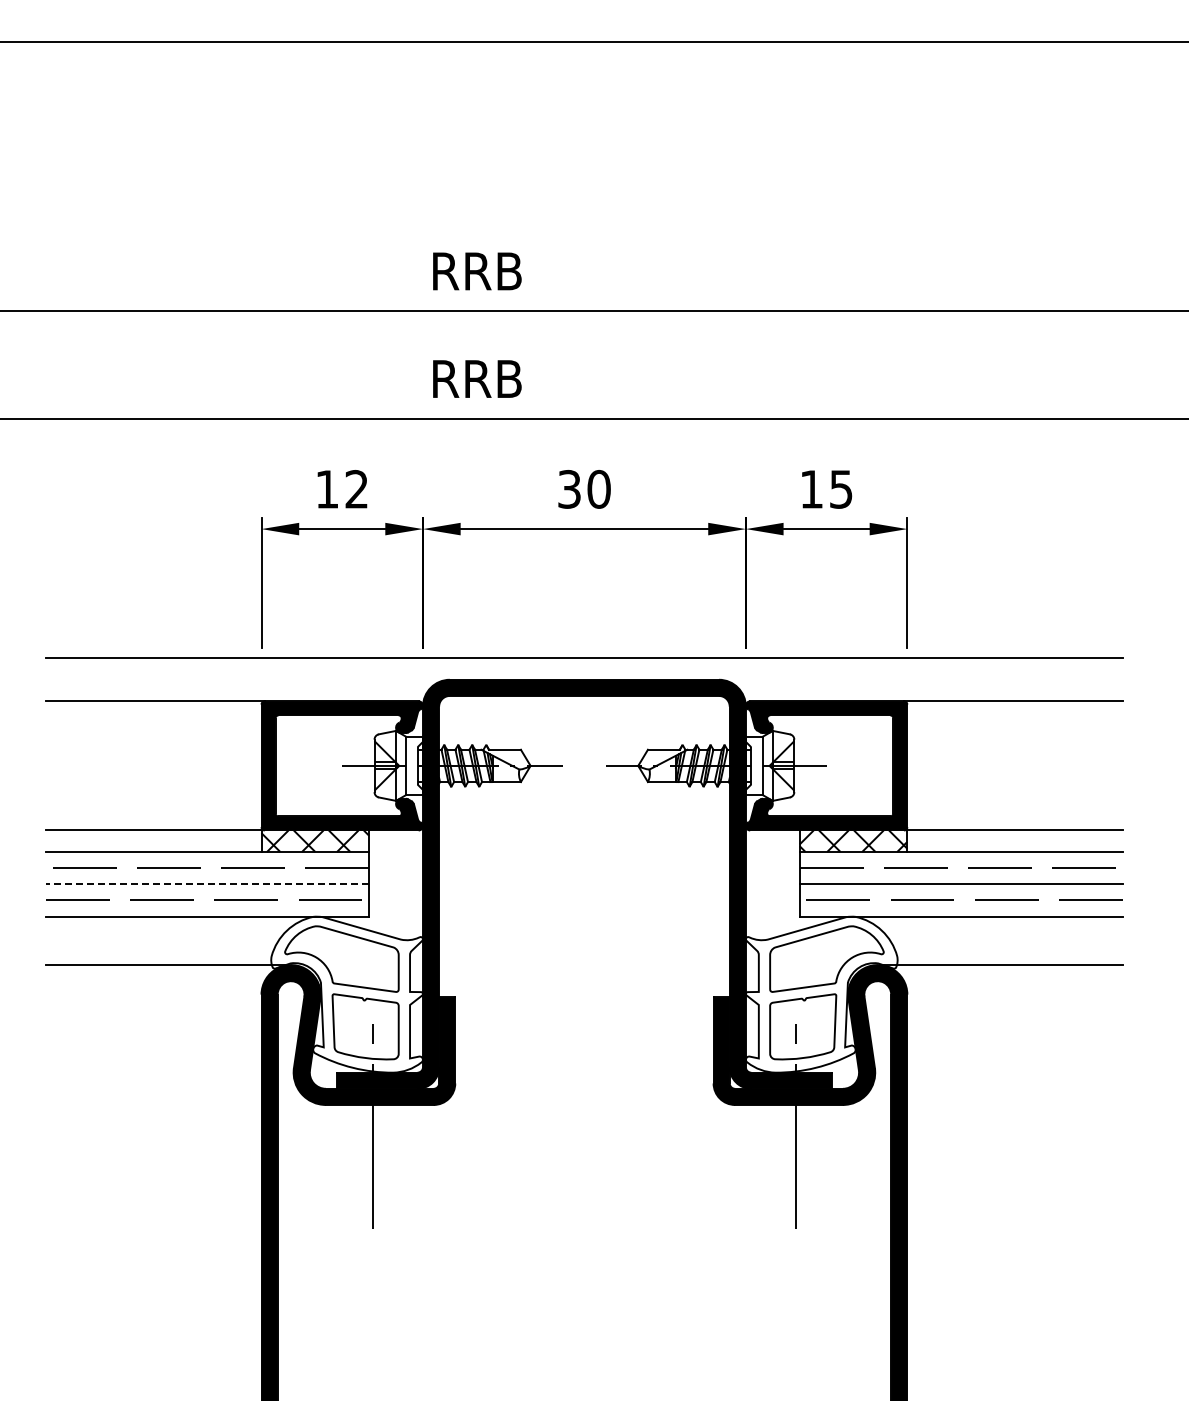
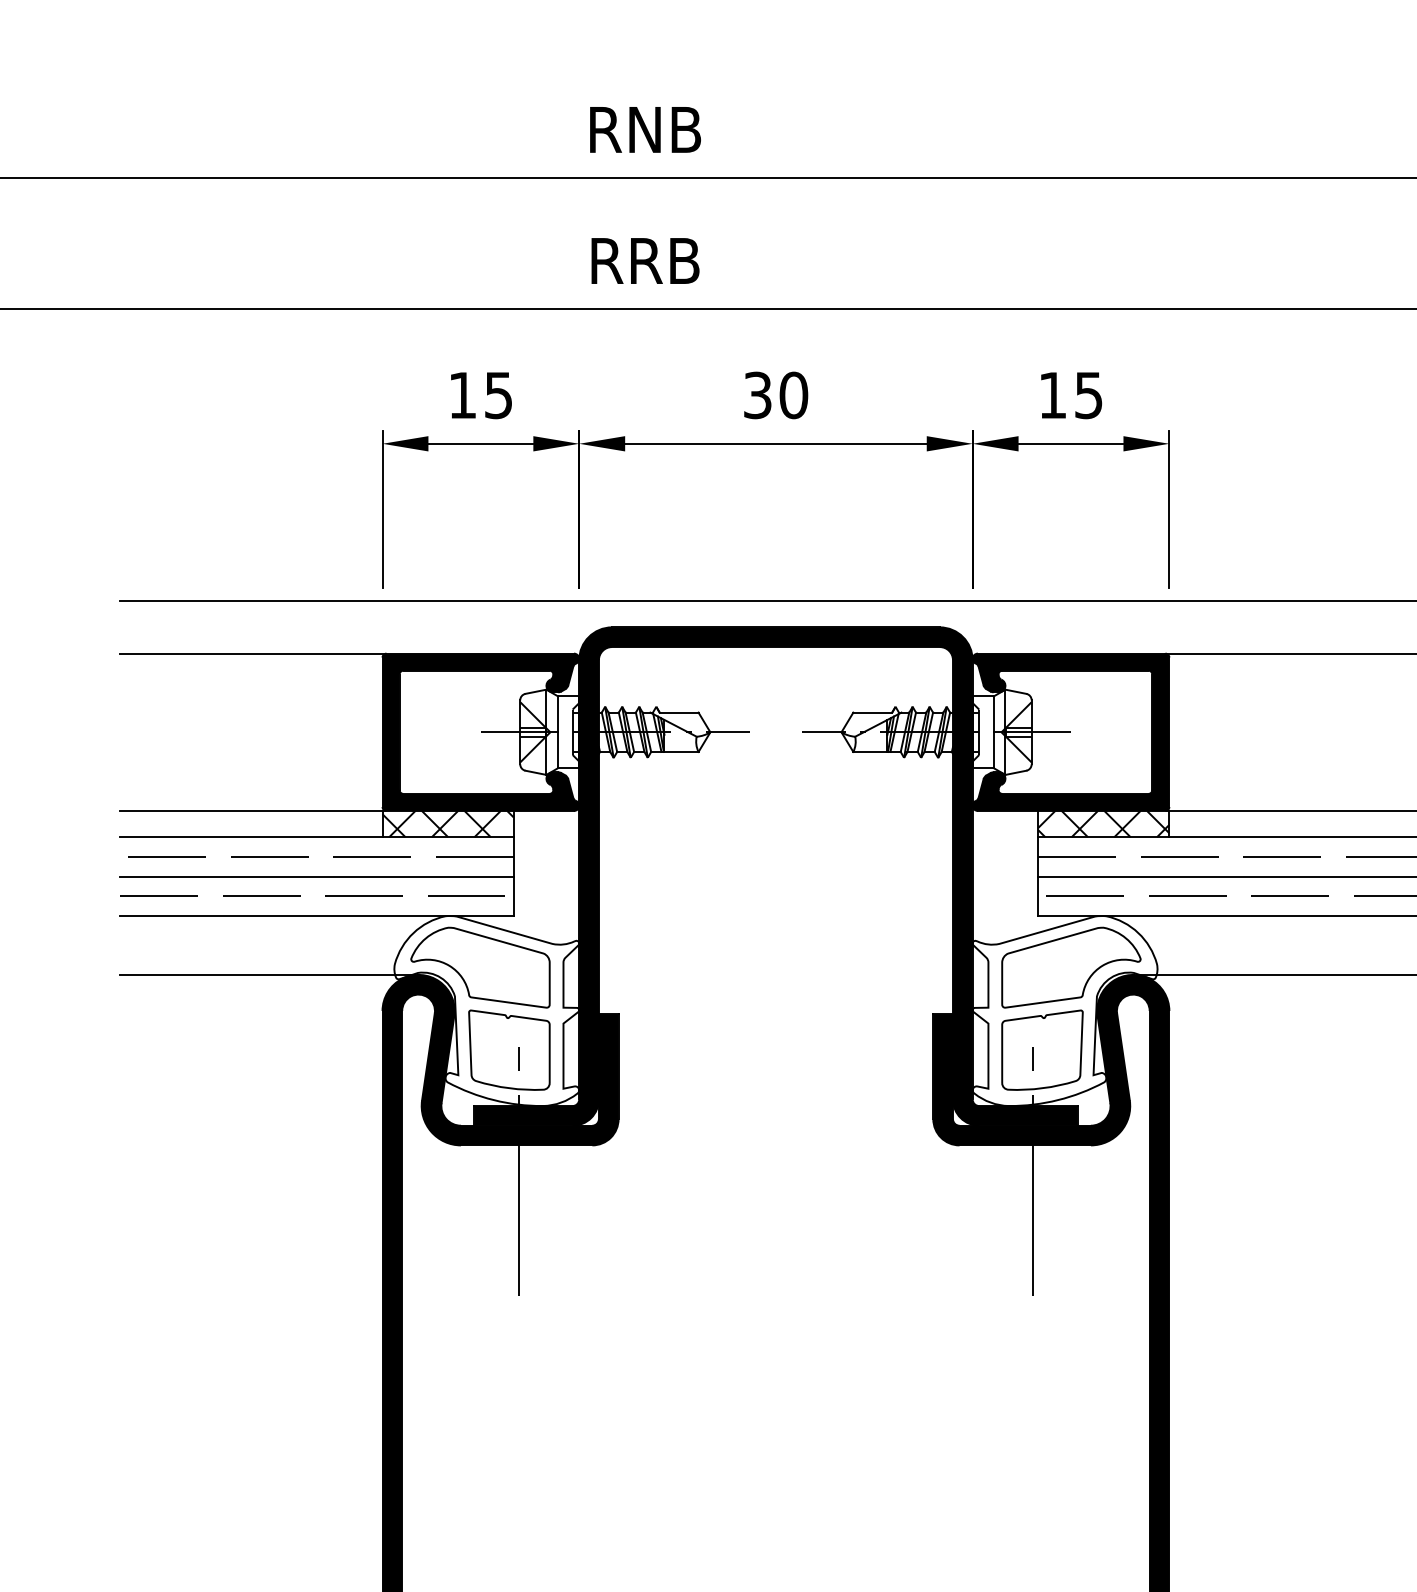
text: (476, 271) -> (644, 129), RRB -> RNB
text: (356, 489) -> (498, 395), 12 -> 15
line: (207, 884) -> (316, 876), dashed -> solid

